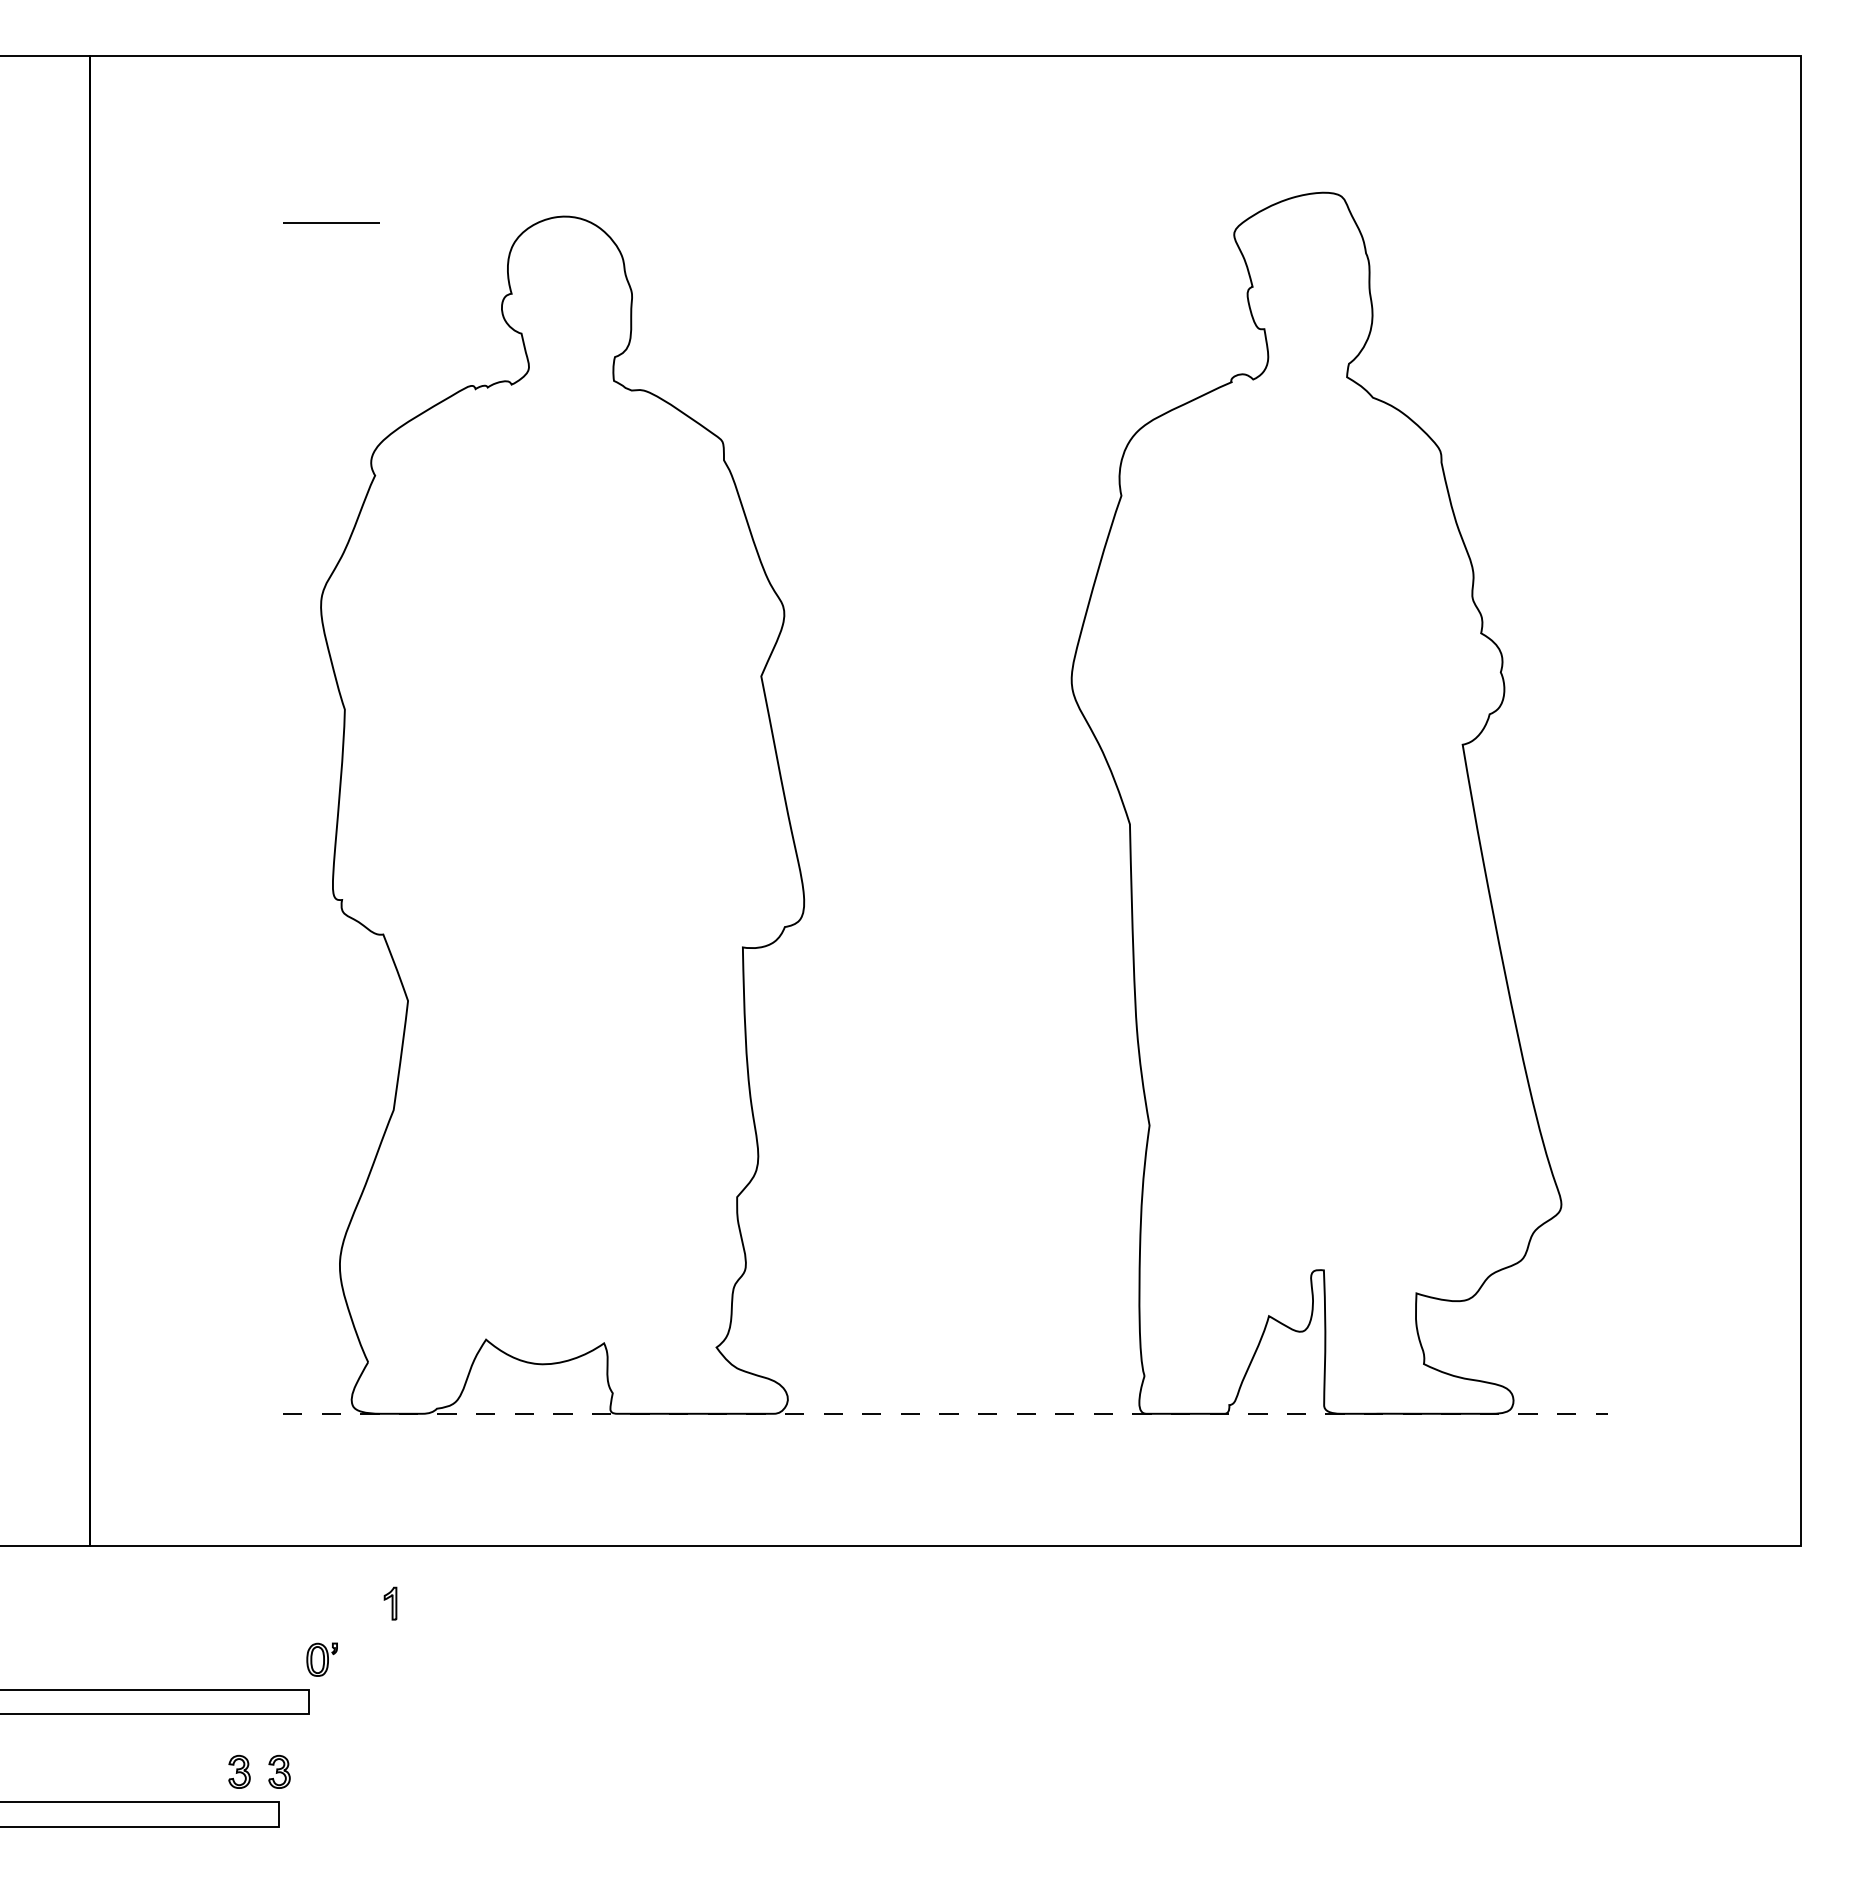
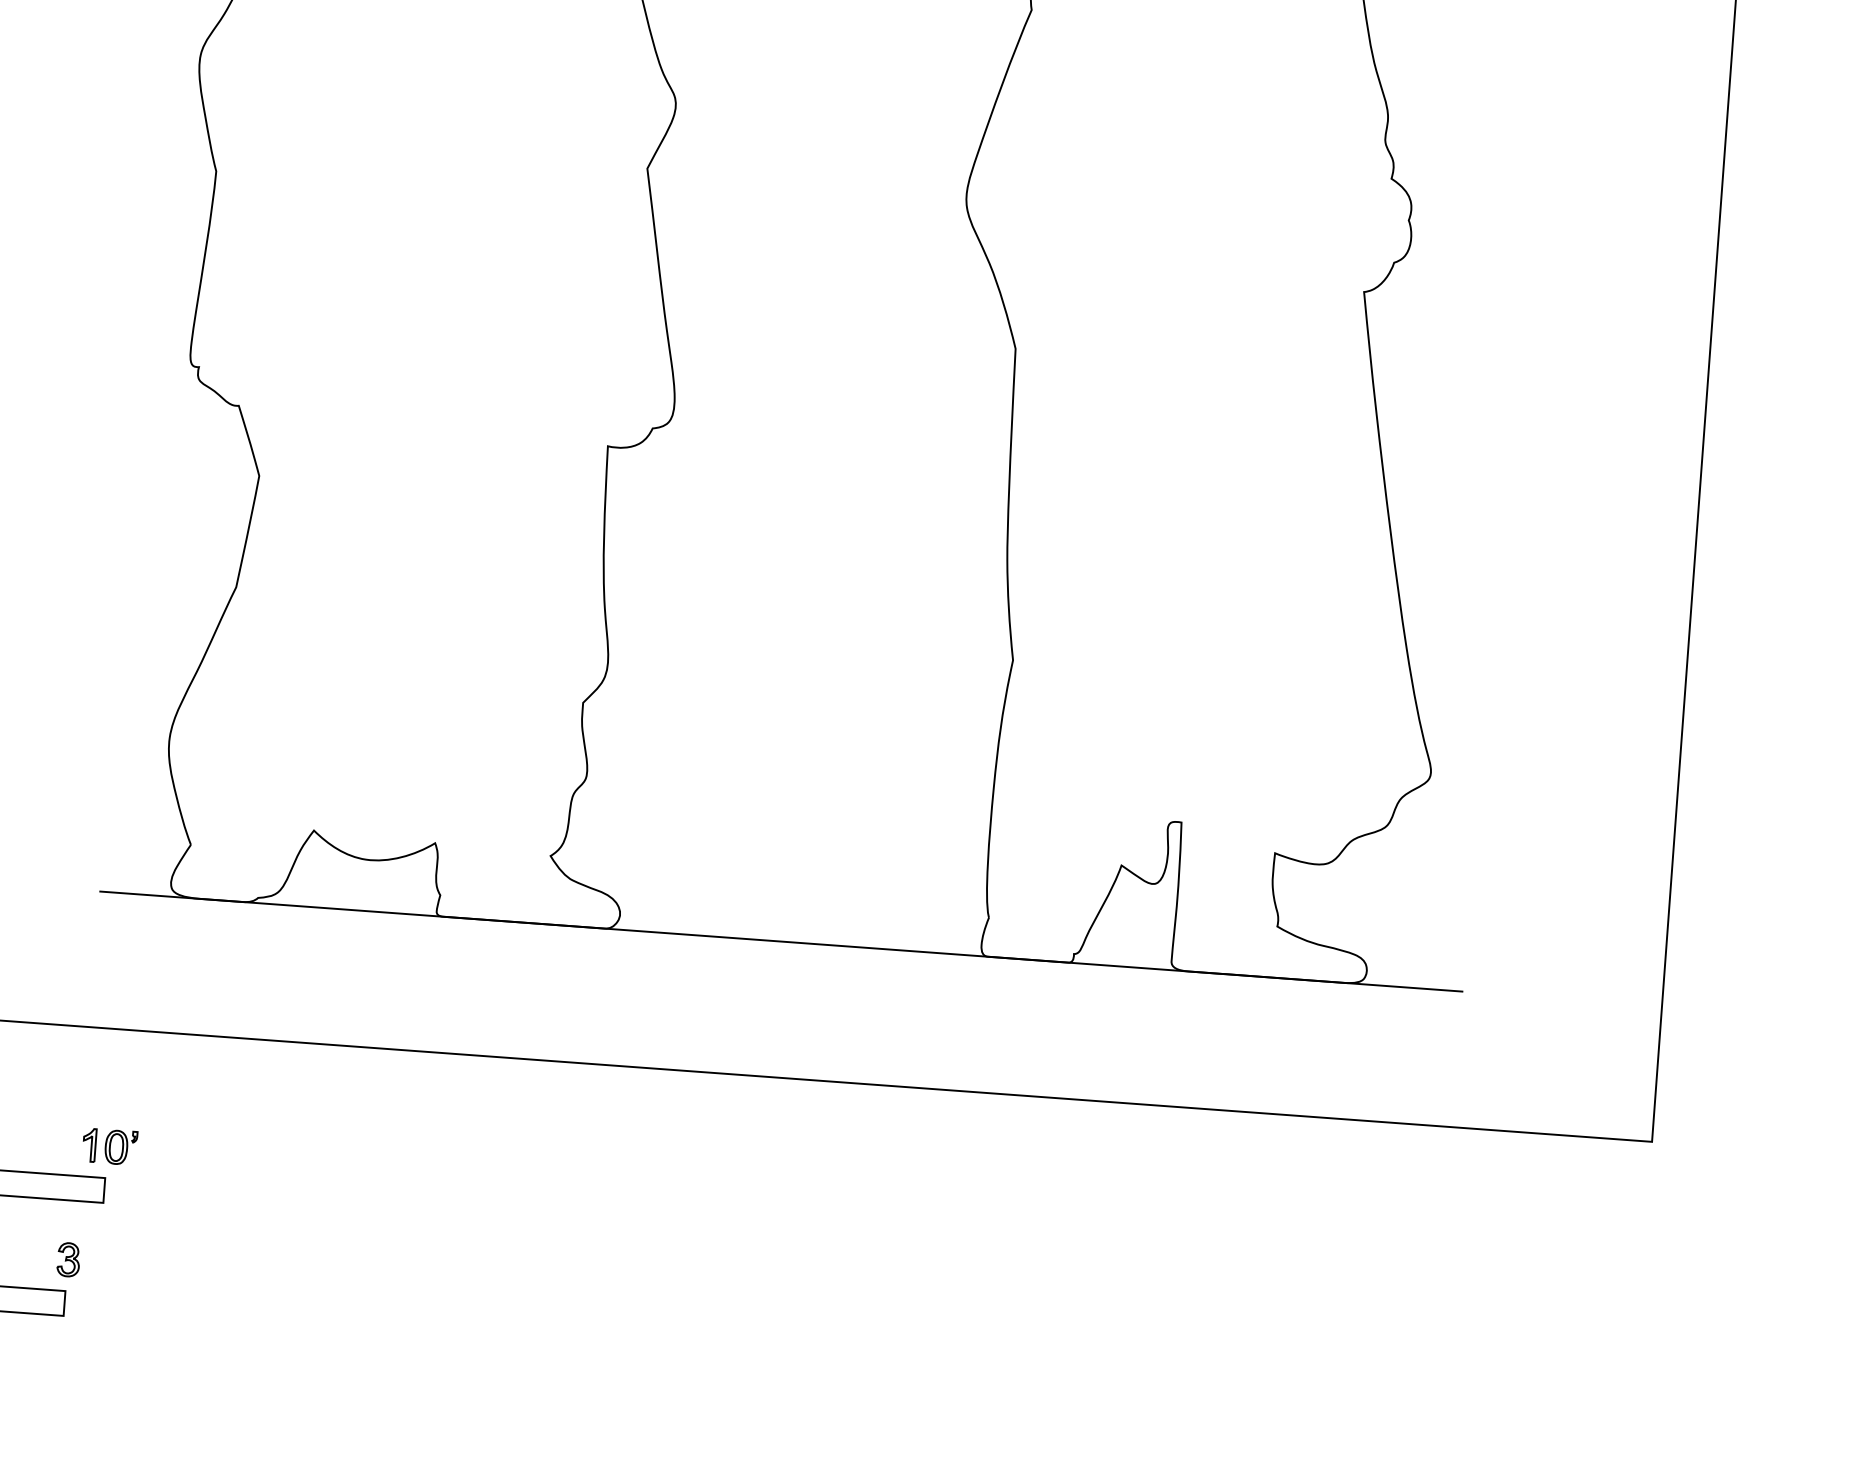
line: (945, 1413) -> (781, 941), dashed -> solid
part: (390, 1603) -> (89, 1145), moved
part: (239, 1771) -> (27, 1256), removed

